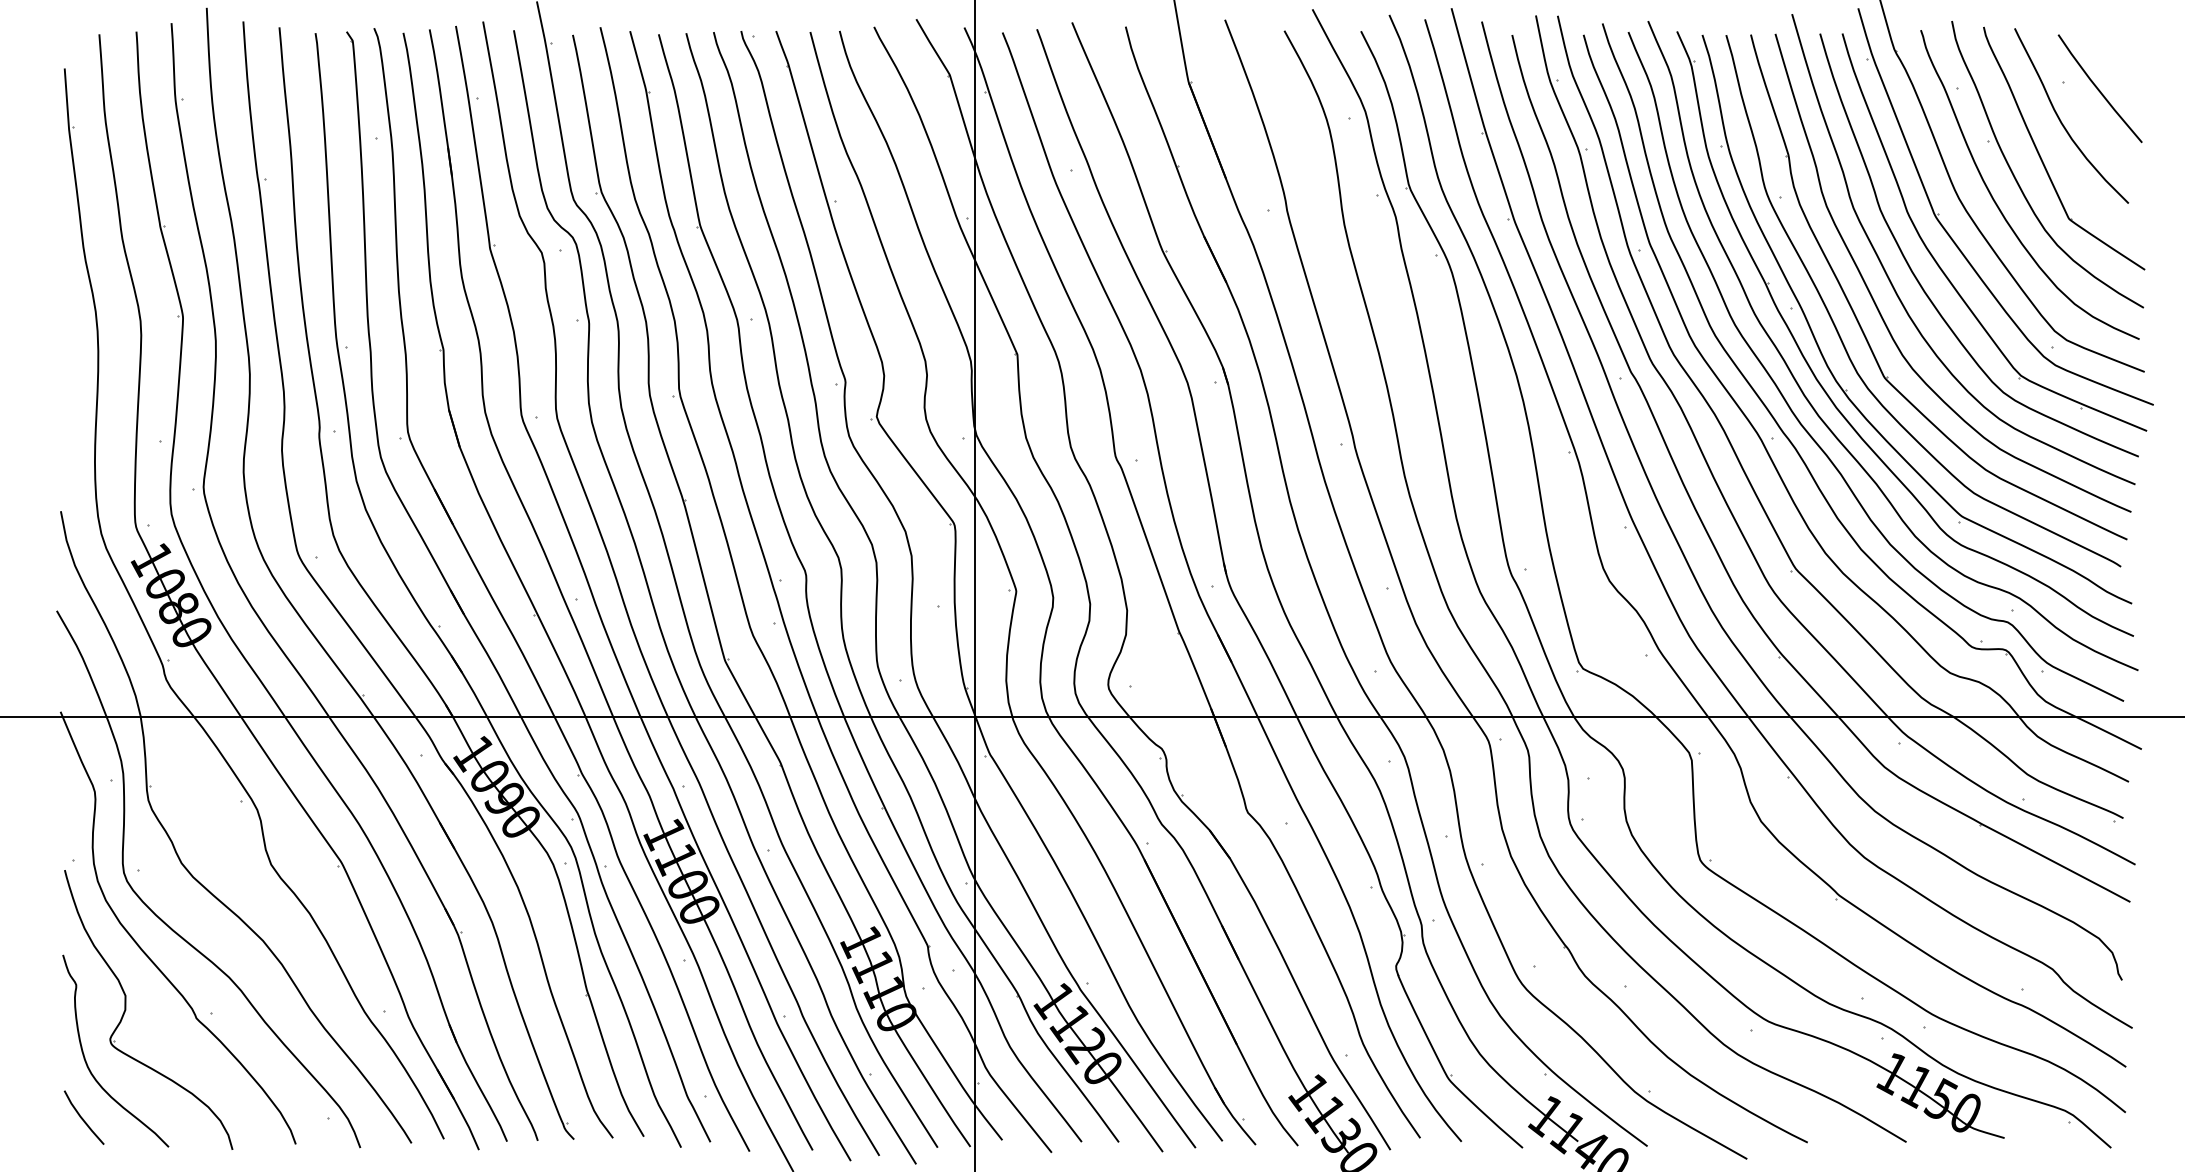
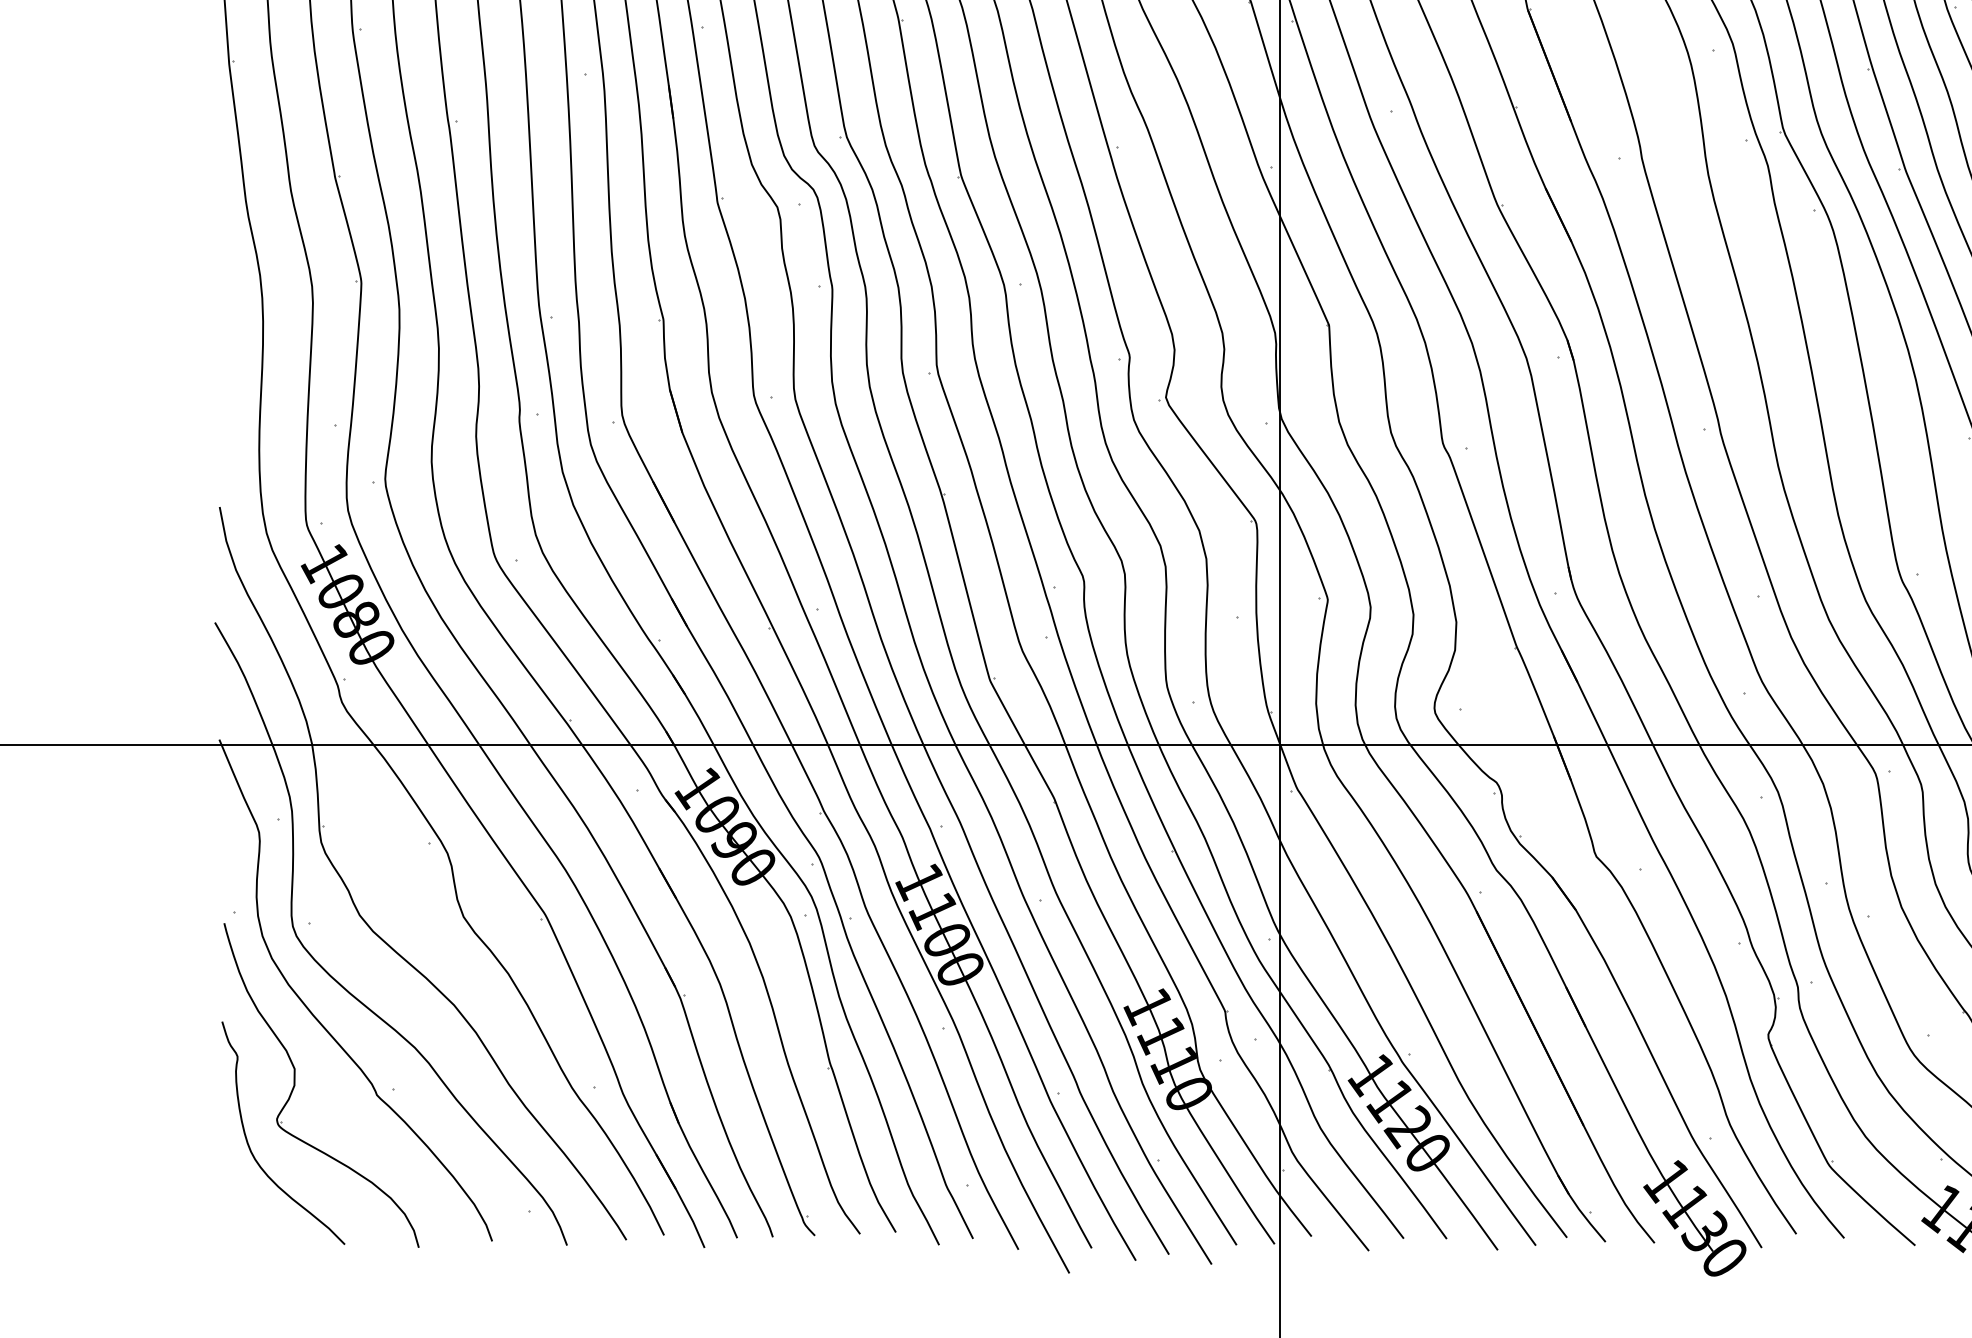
line: (82, 1117) -> (244, 1210), removed

